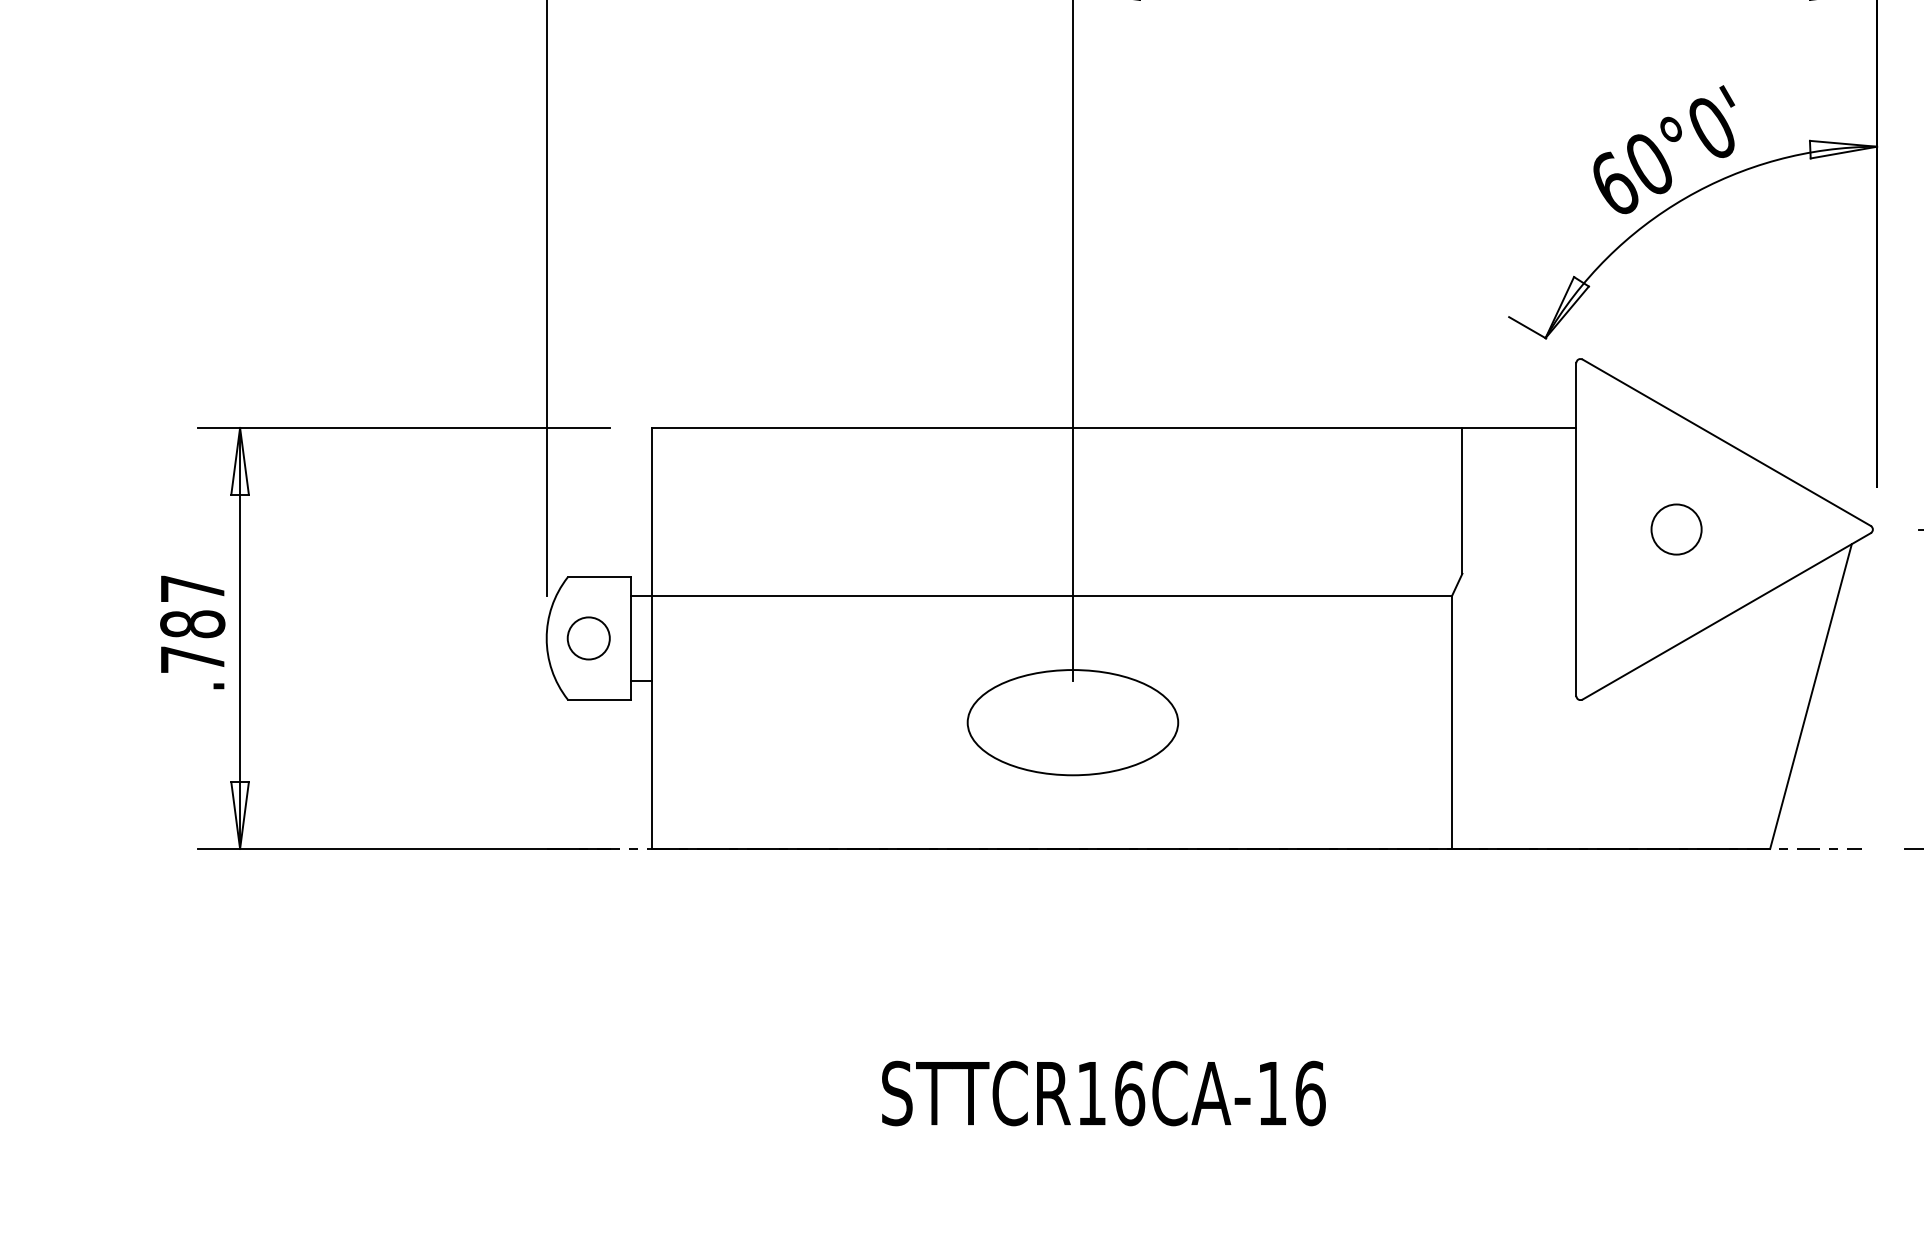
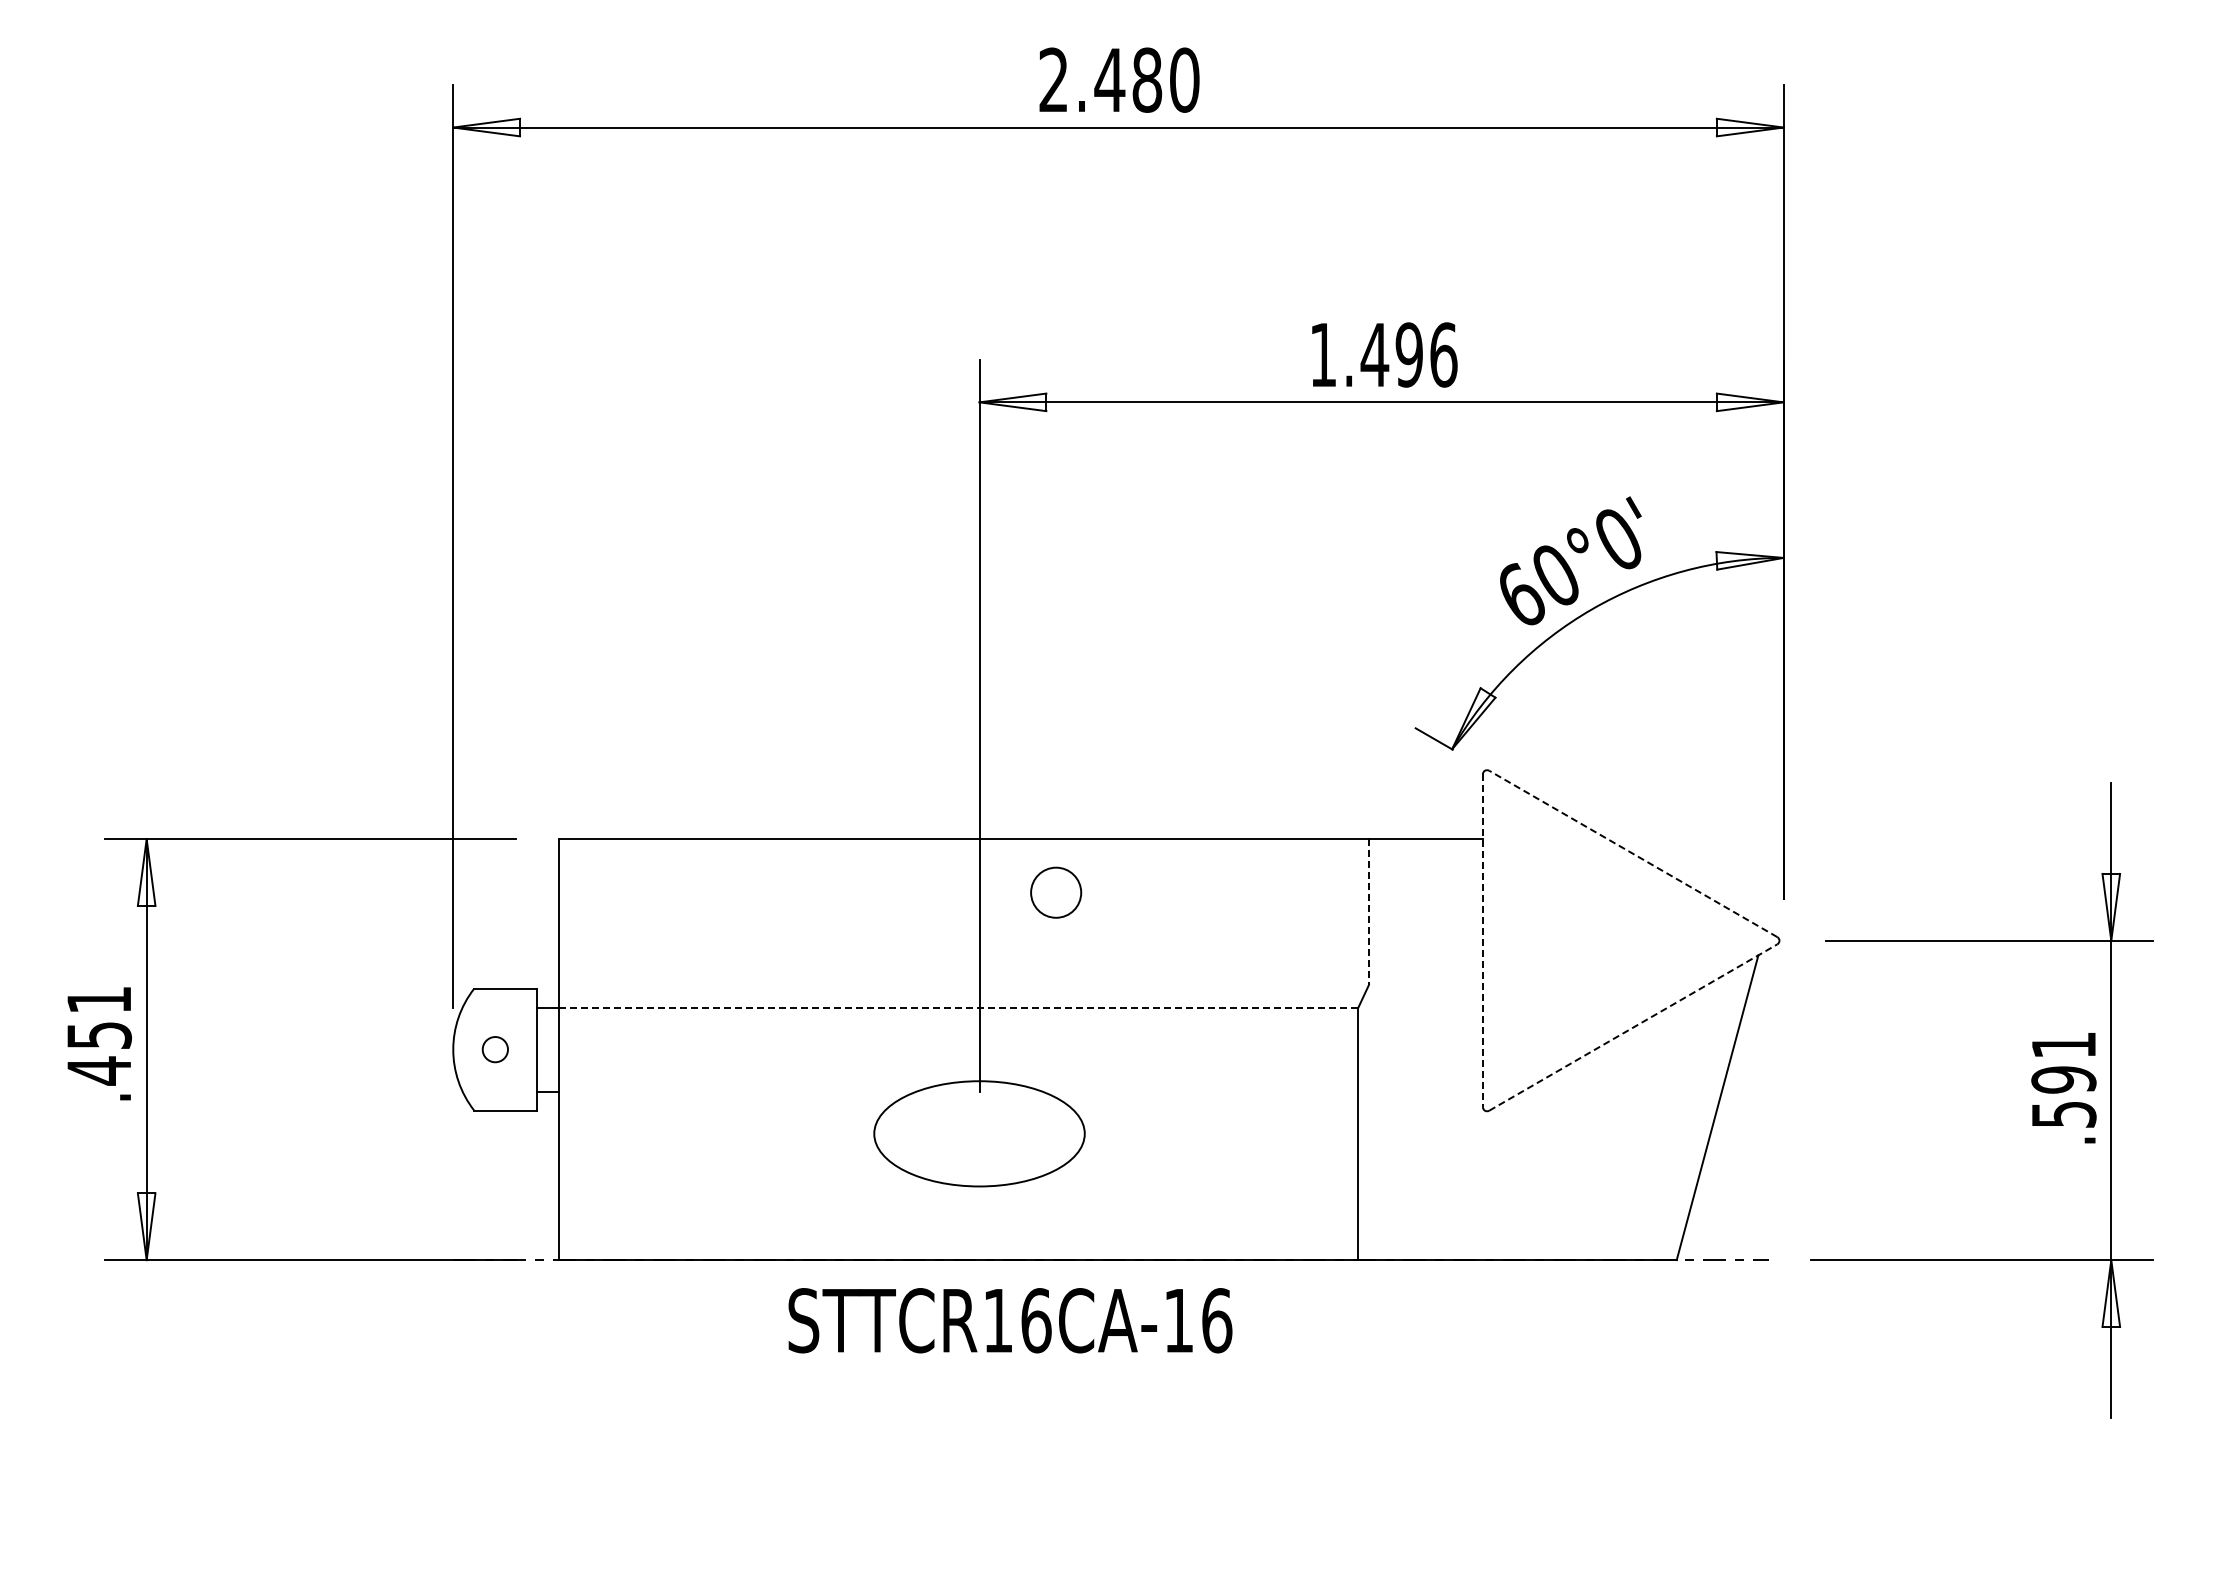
line: (1725, 442) -> (1632, 853), solid -> dashed
line: (1461, 501) -> (1368, 912), solid -> dashed
circle: (1676, 529) -> (1056, 892), moved
line: (1575, 530) -> (1482, 941), solid -> dashed
line: (1051, 596) -> (958, 1007), solid -> dashed
line: (1726, 616) -> (1633, 1027), solid -> dashed
text: (192, 625) -> (99, 1036), .787 -> .451
circle: (588, 638) -> (495, 1049), size x0.6
text: (1103, 1093) -> (1010, 1320), moved

